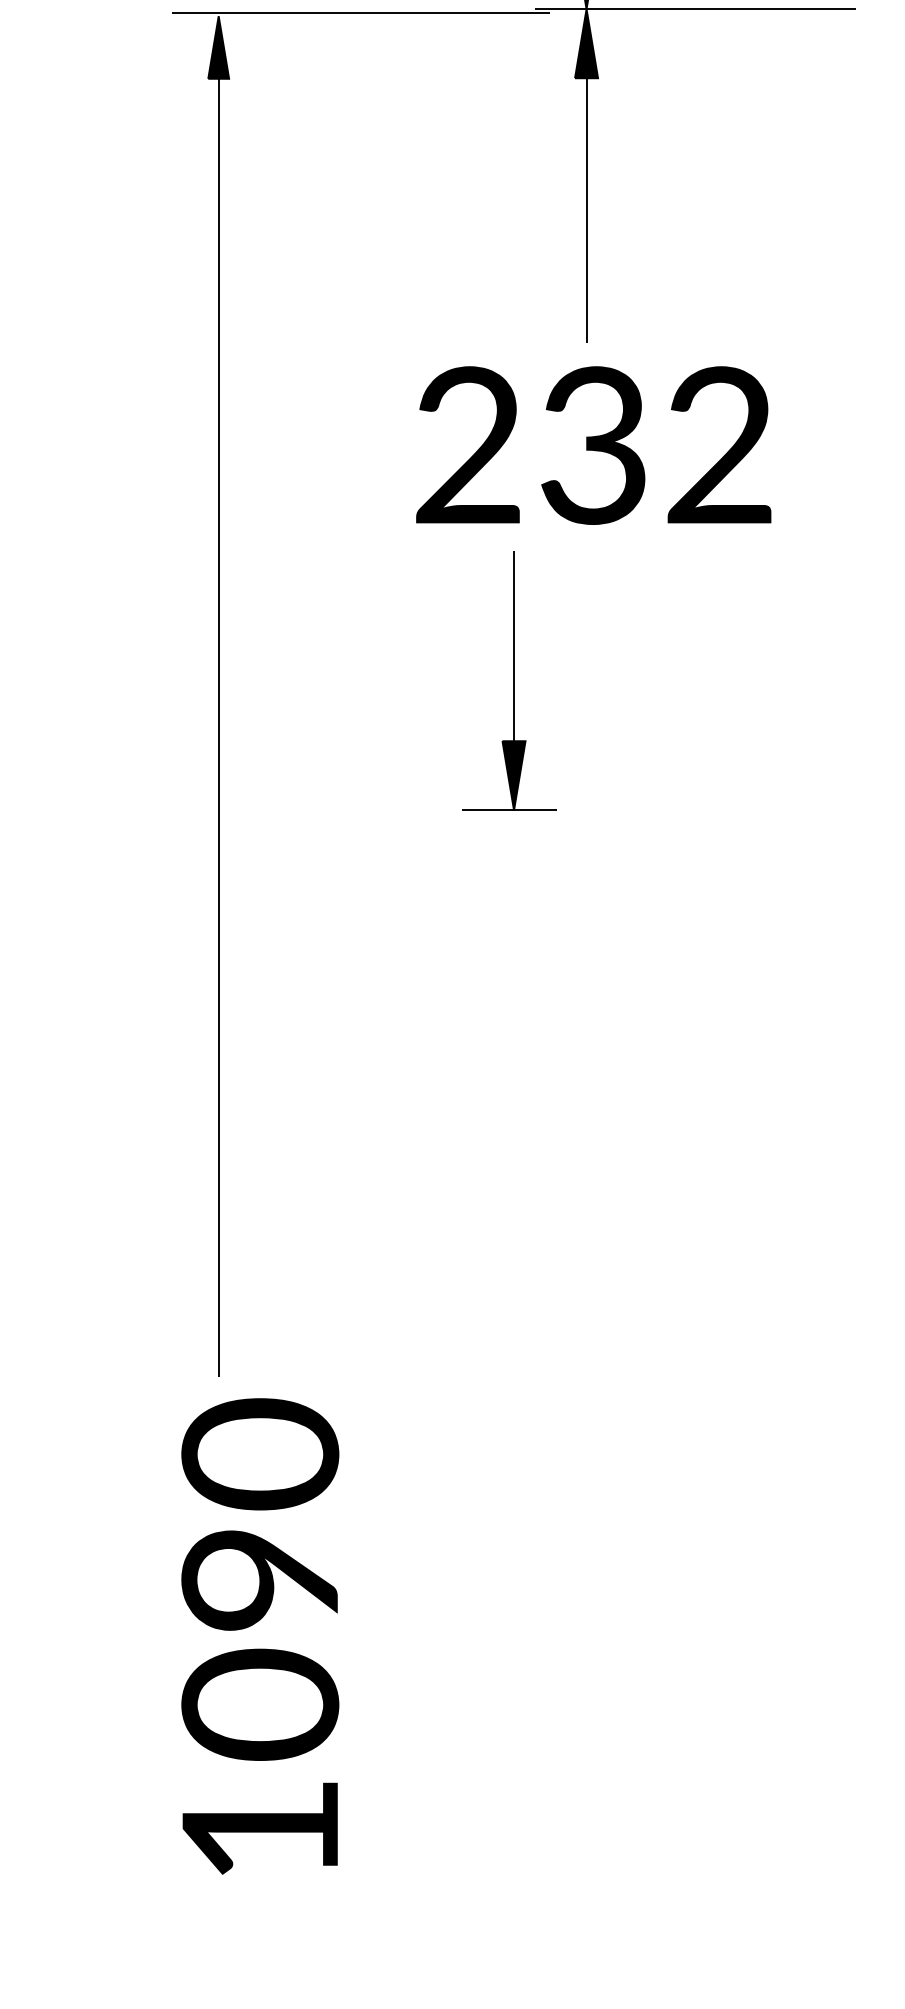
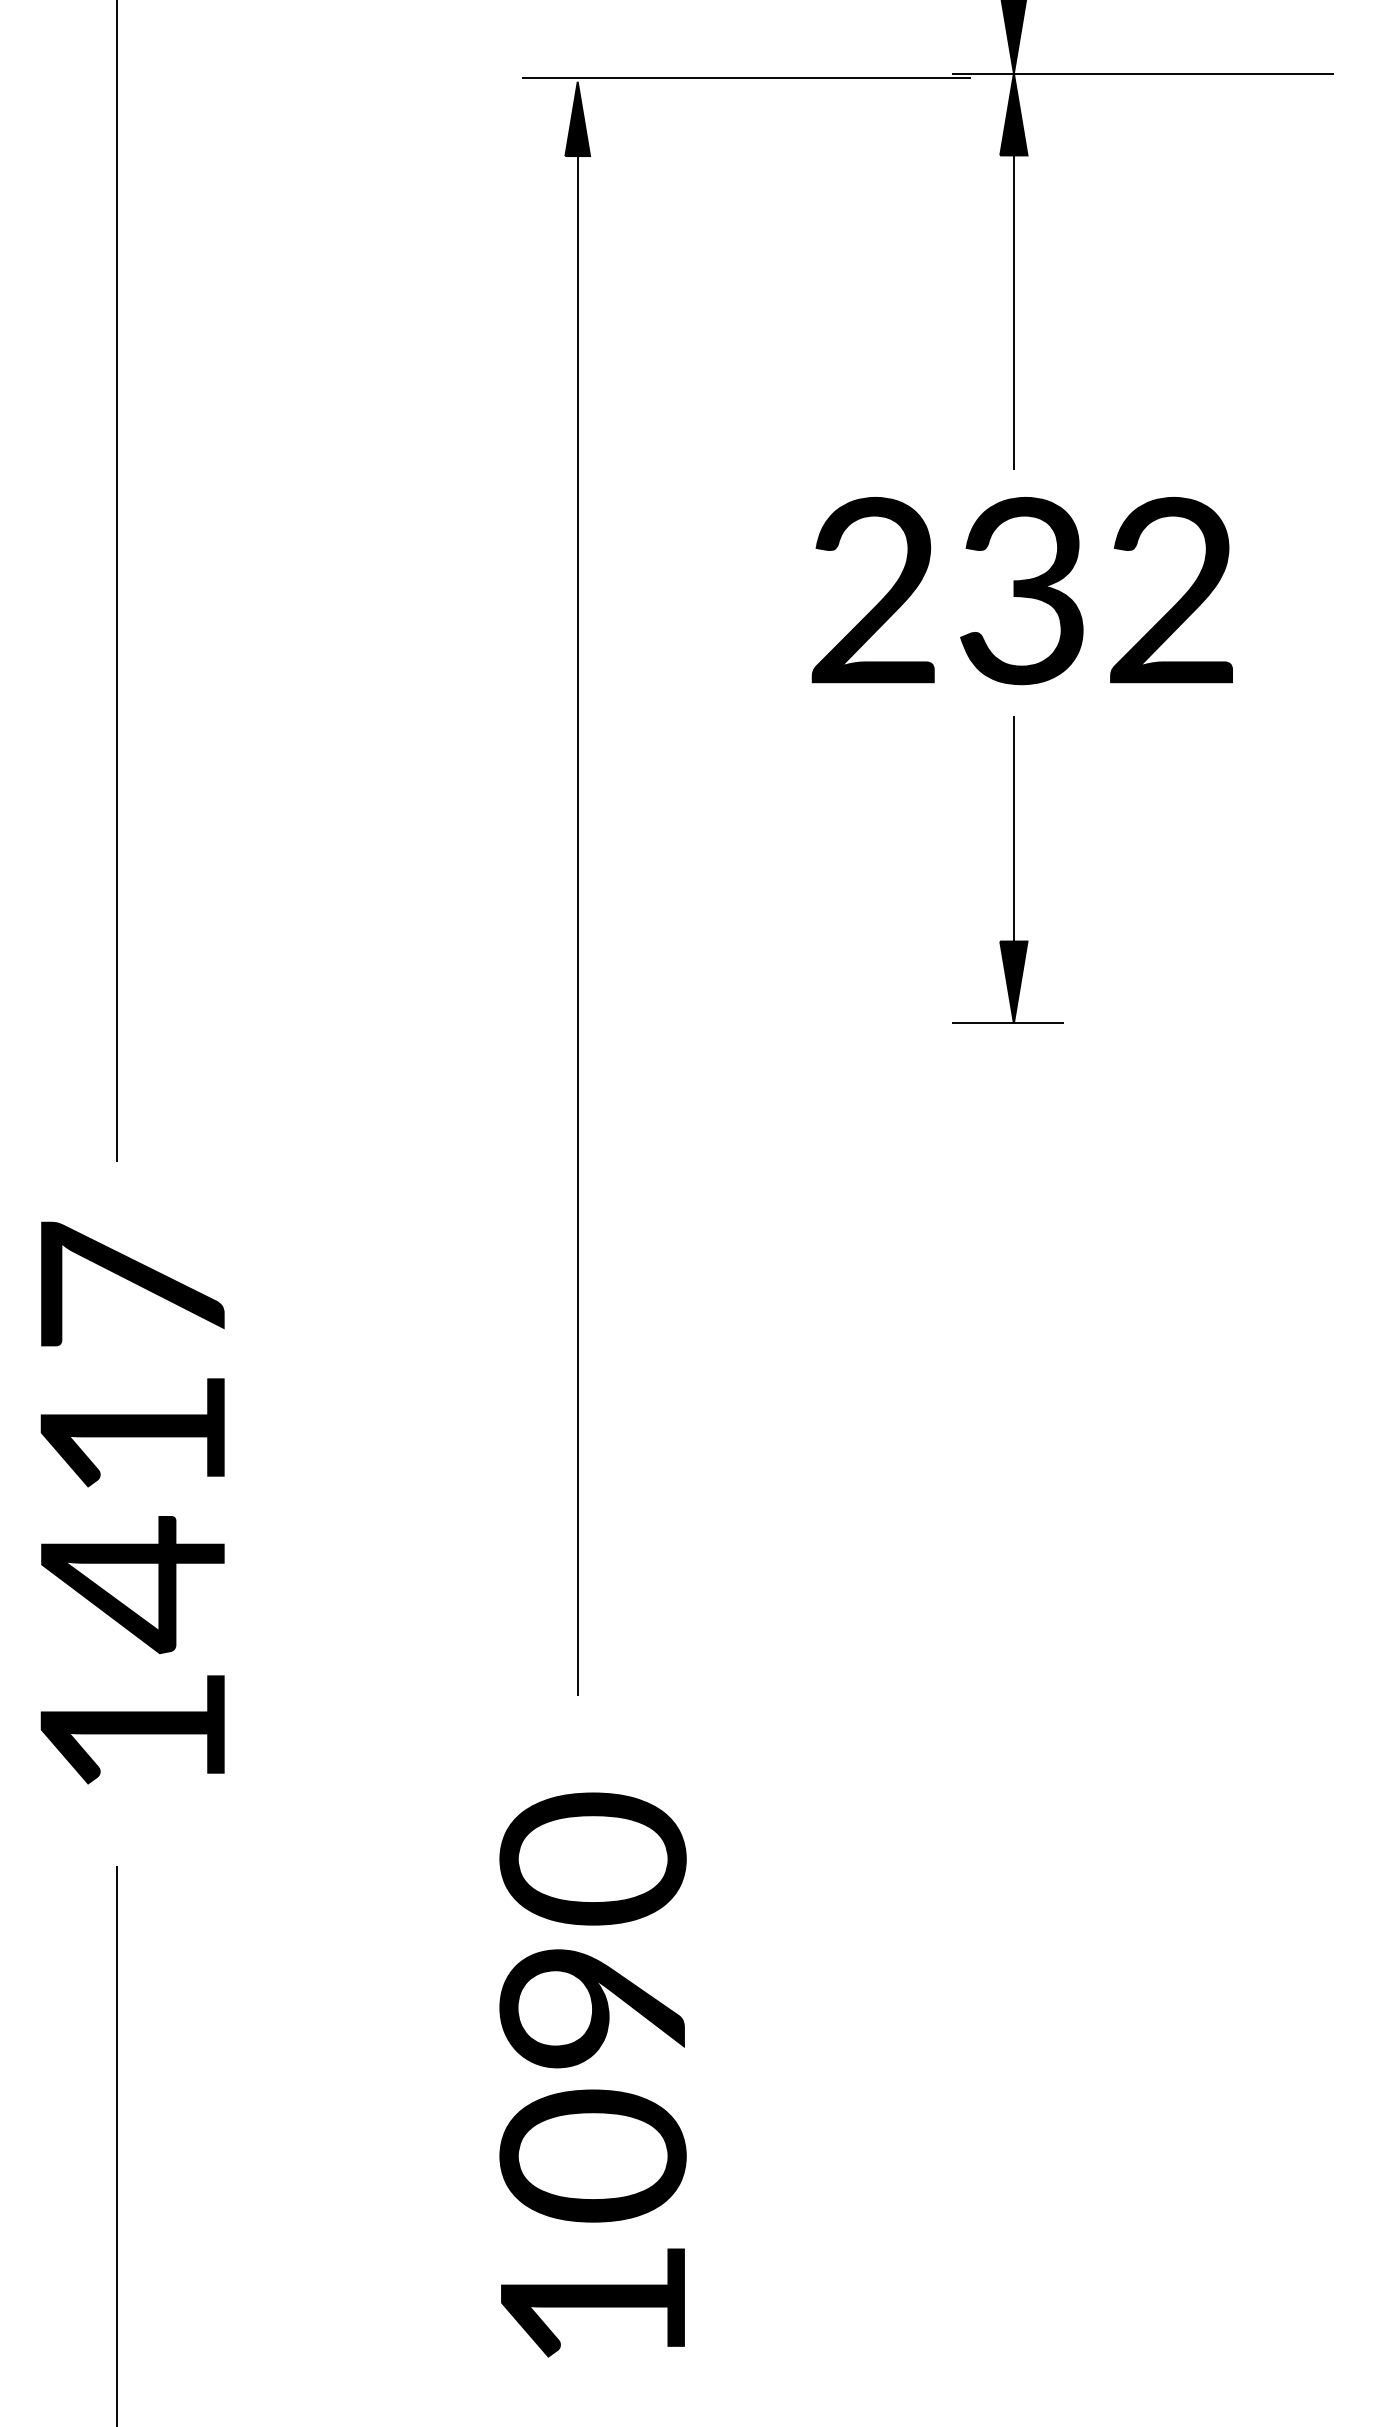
part: (508, 680) -> (1007, 869), moved
text: (259, 1636) -> (592, 2074), moved

